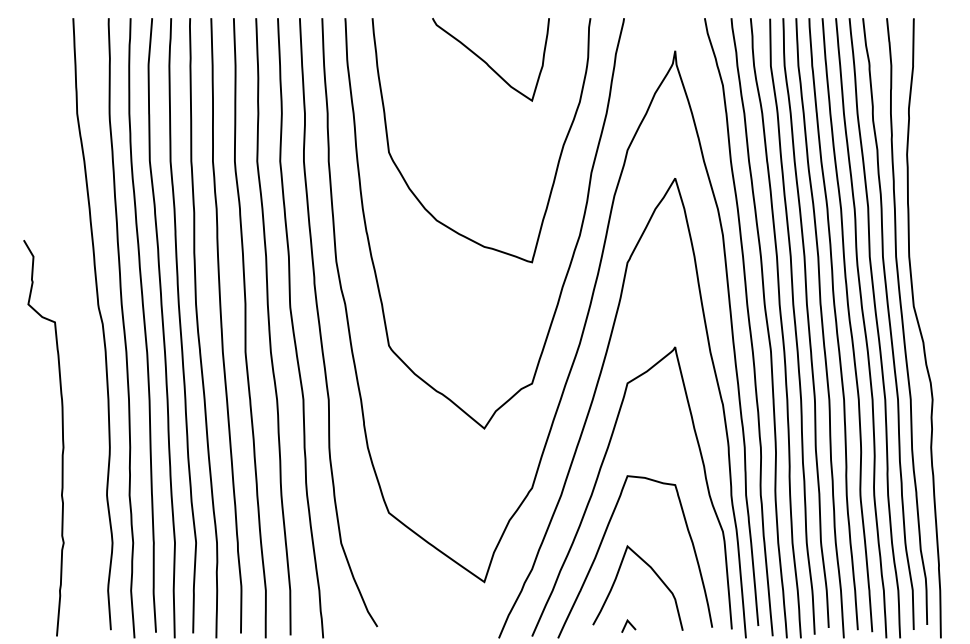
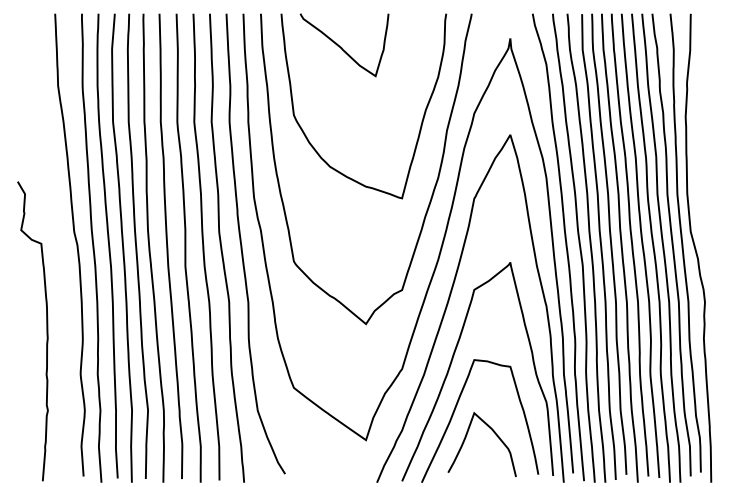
curve: (486, 62) -> (341, 47), moved
line: (629, 624) -> (475, 472), removed

